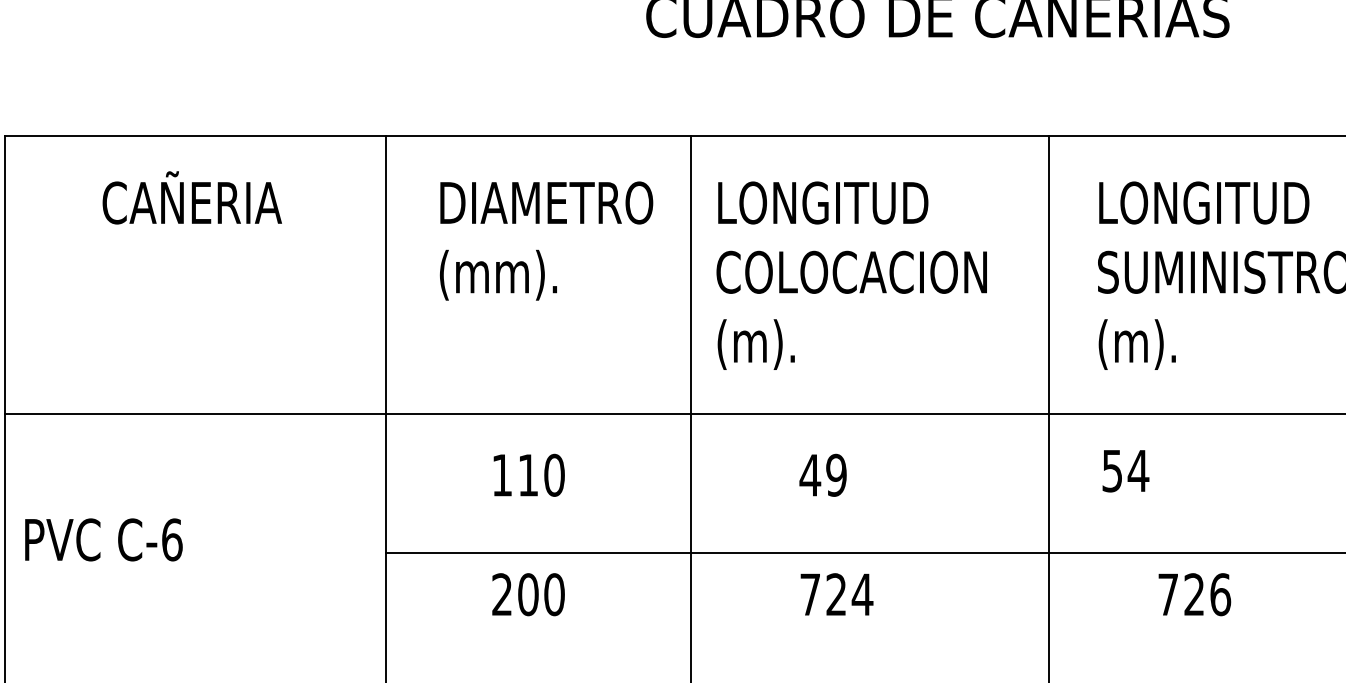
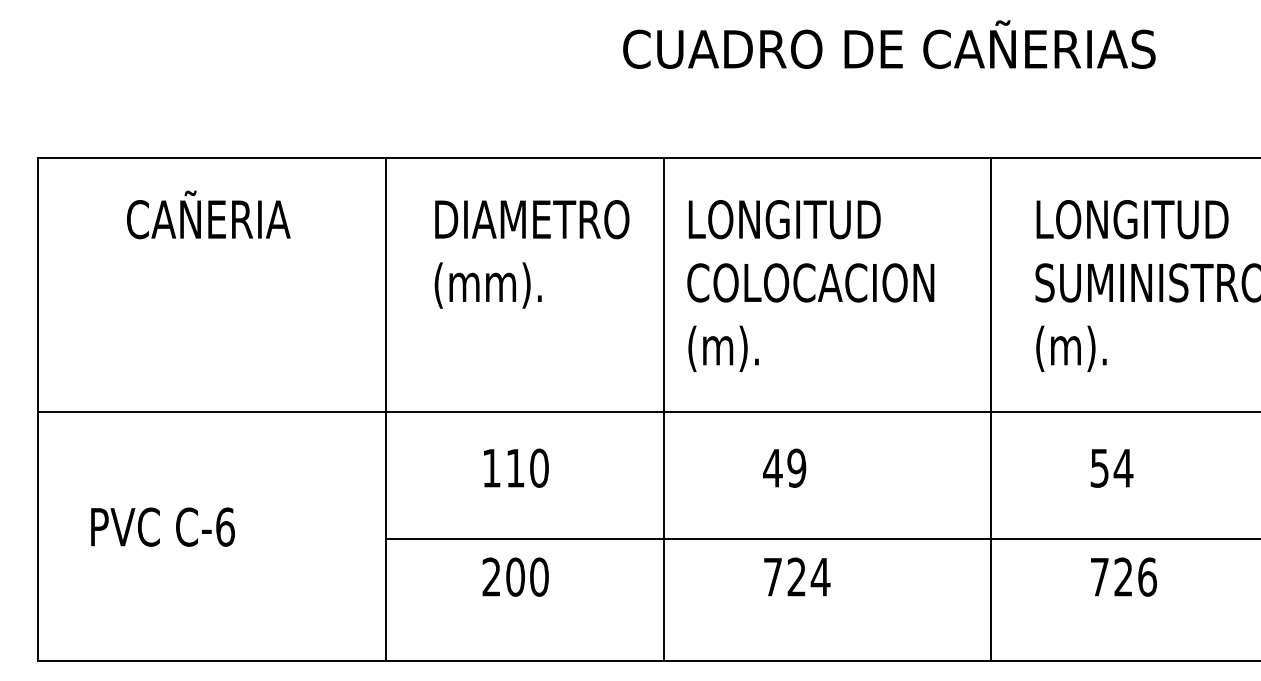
text: (1125, 471) -> (1111, 468), moved
text: (103, 539) -> (162, 526), moved

